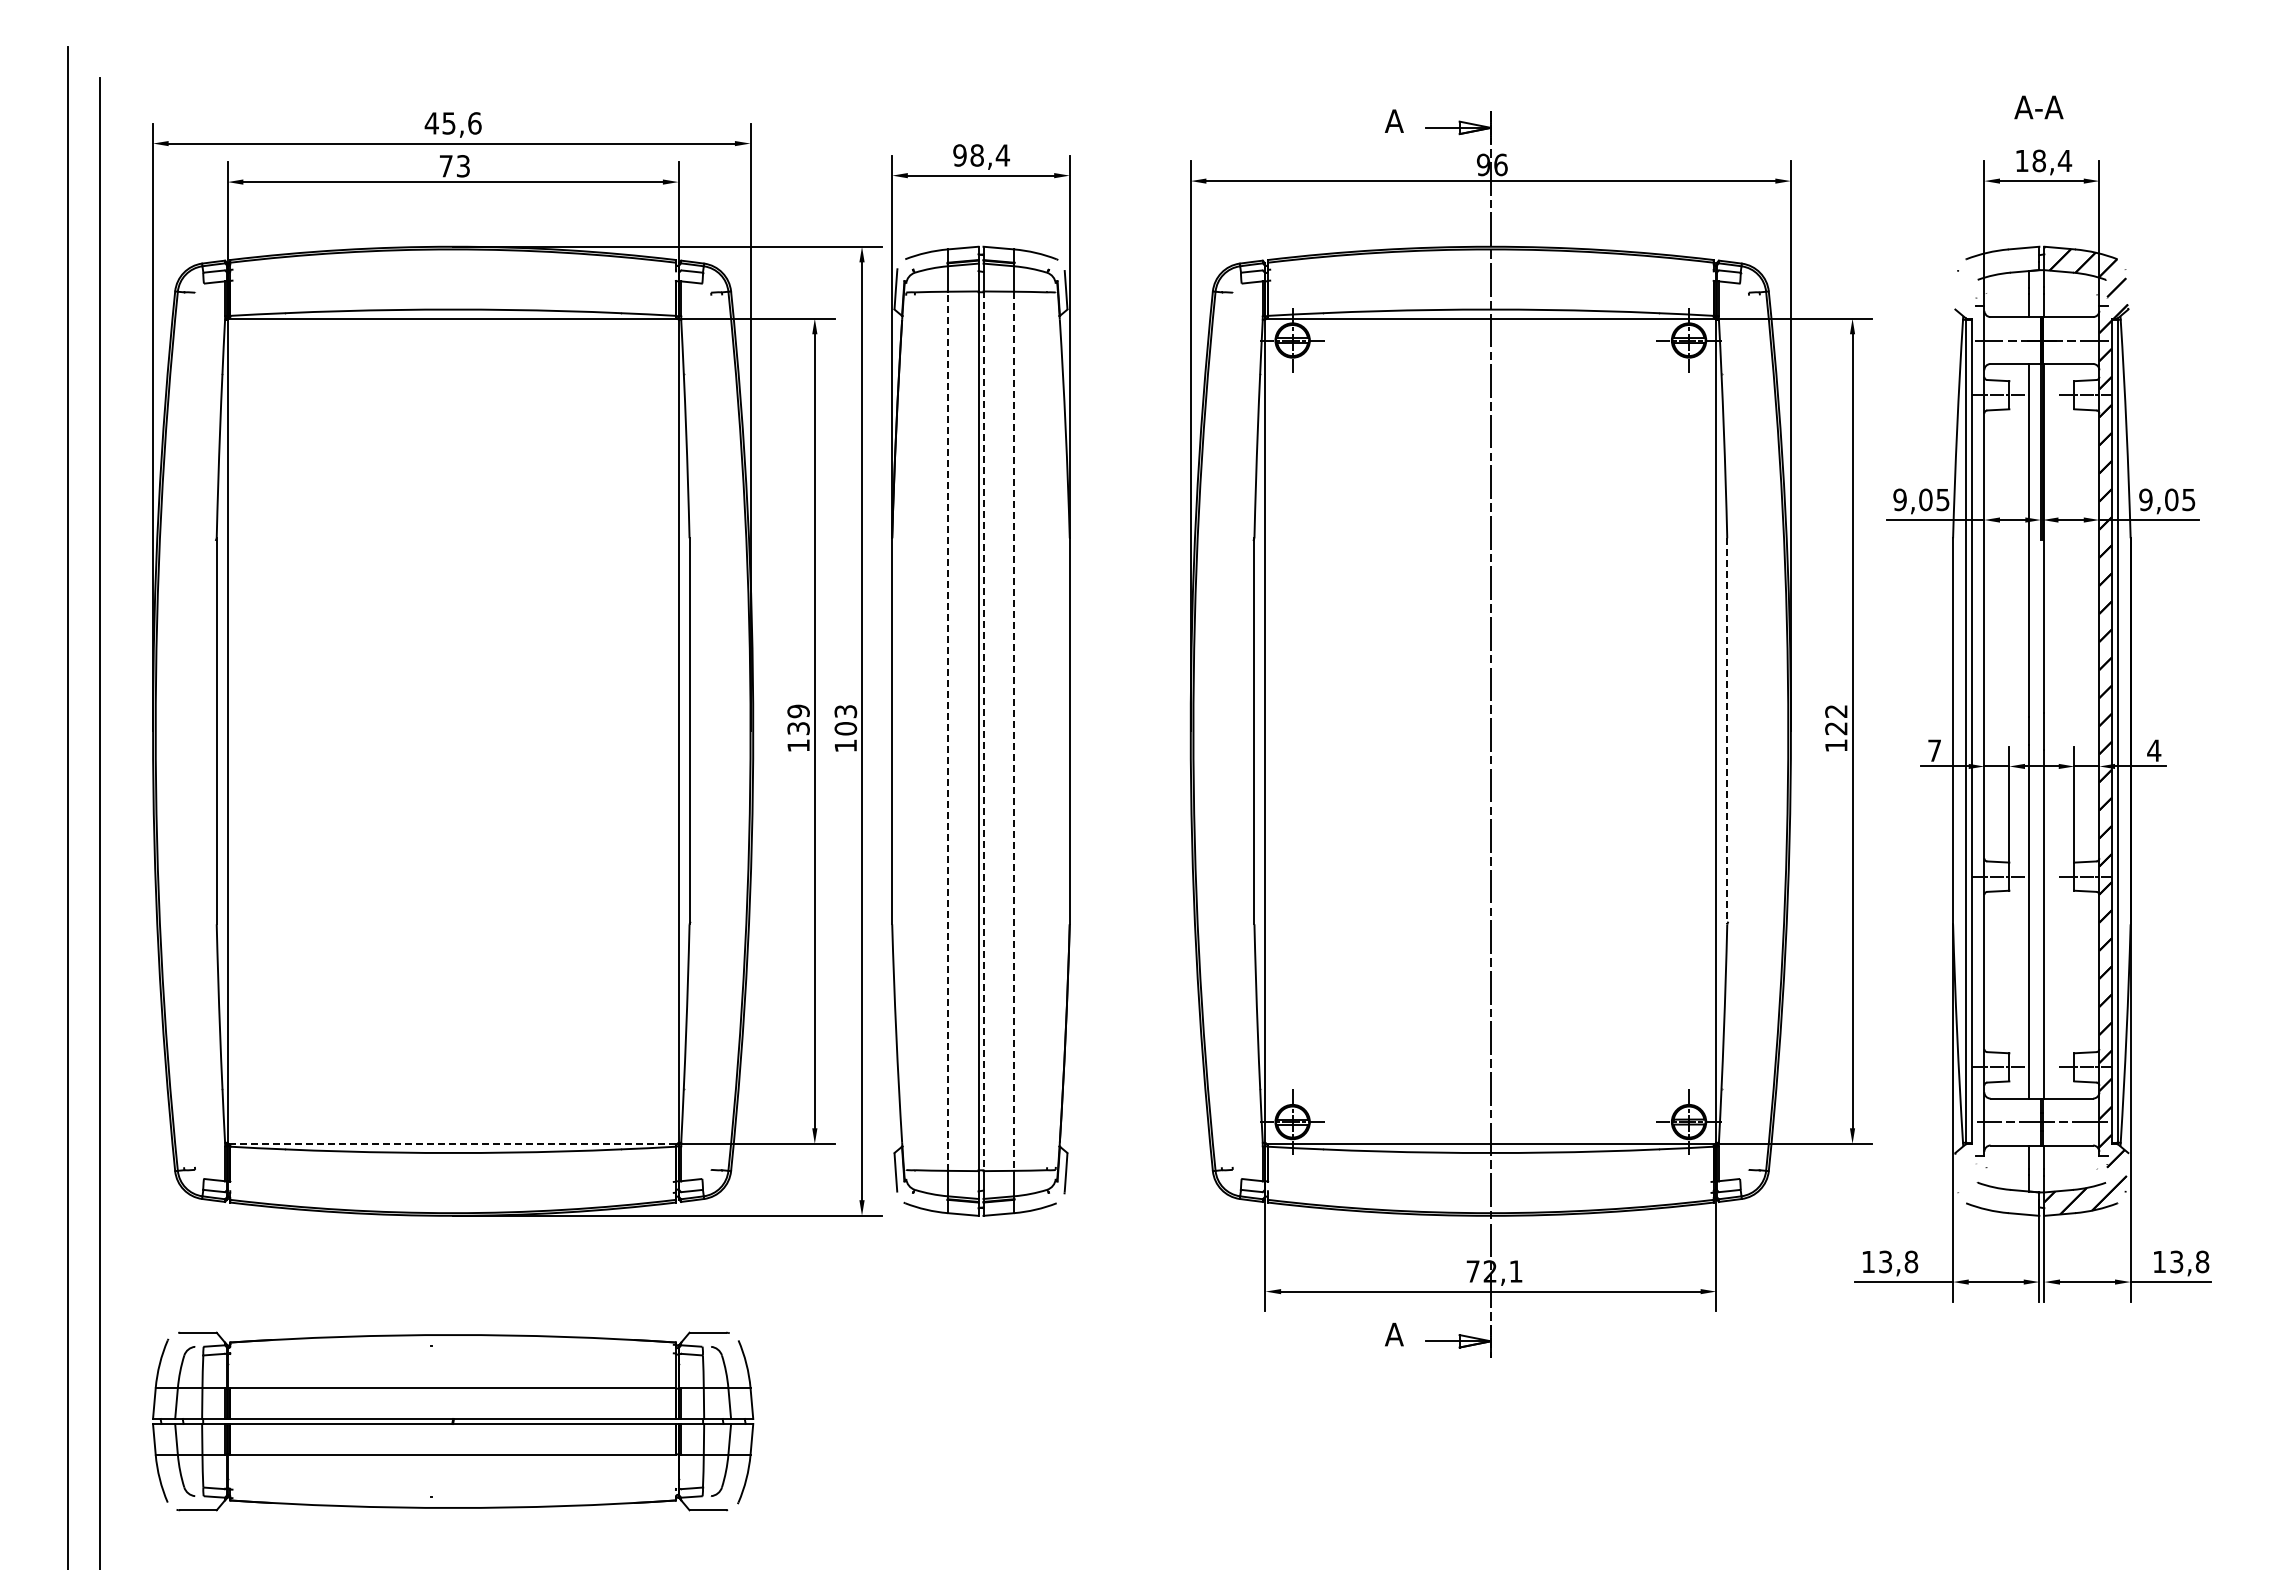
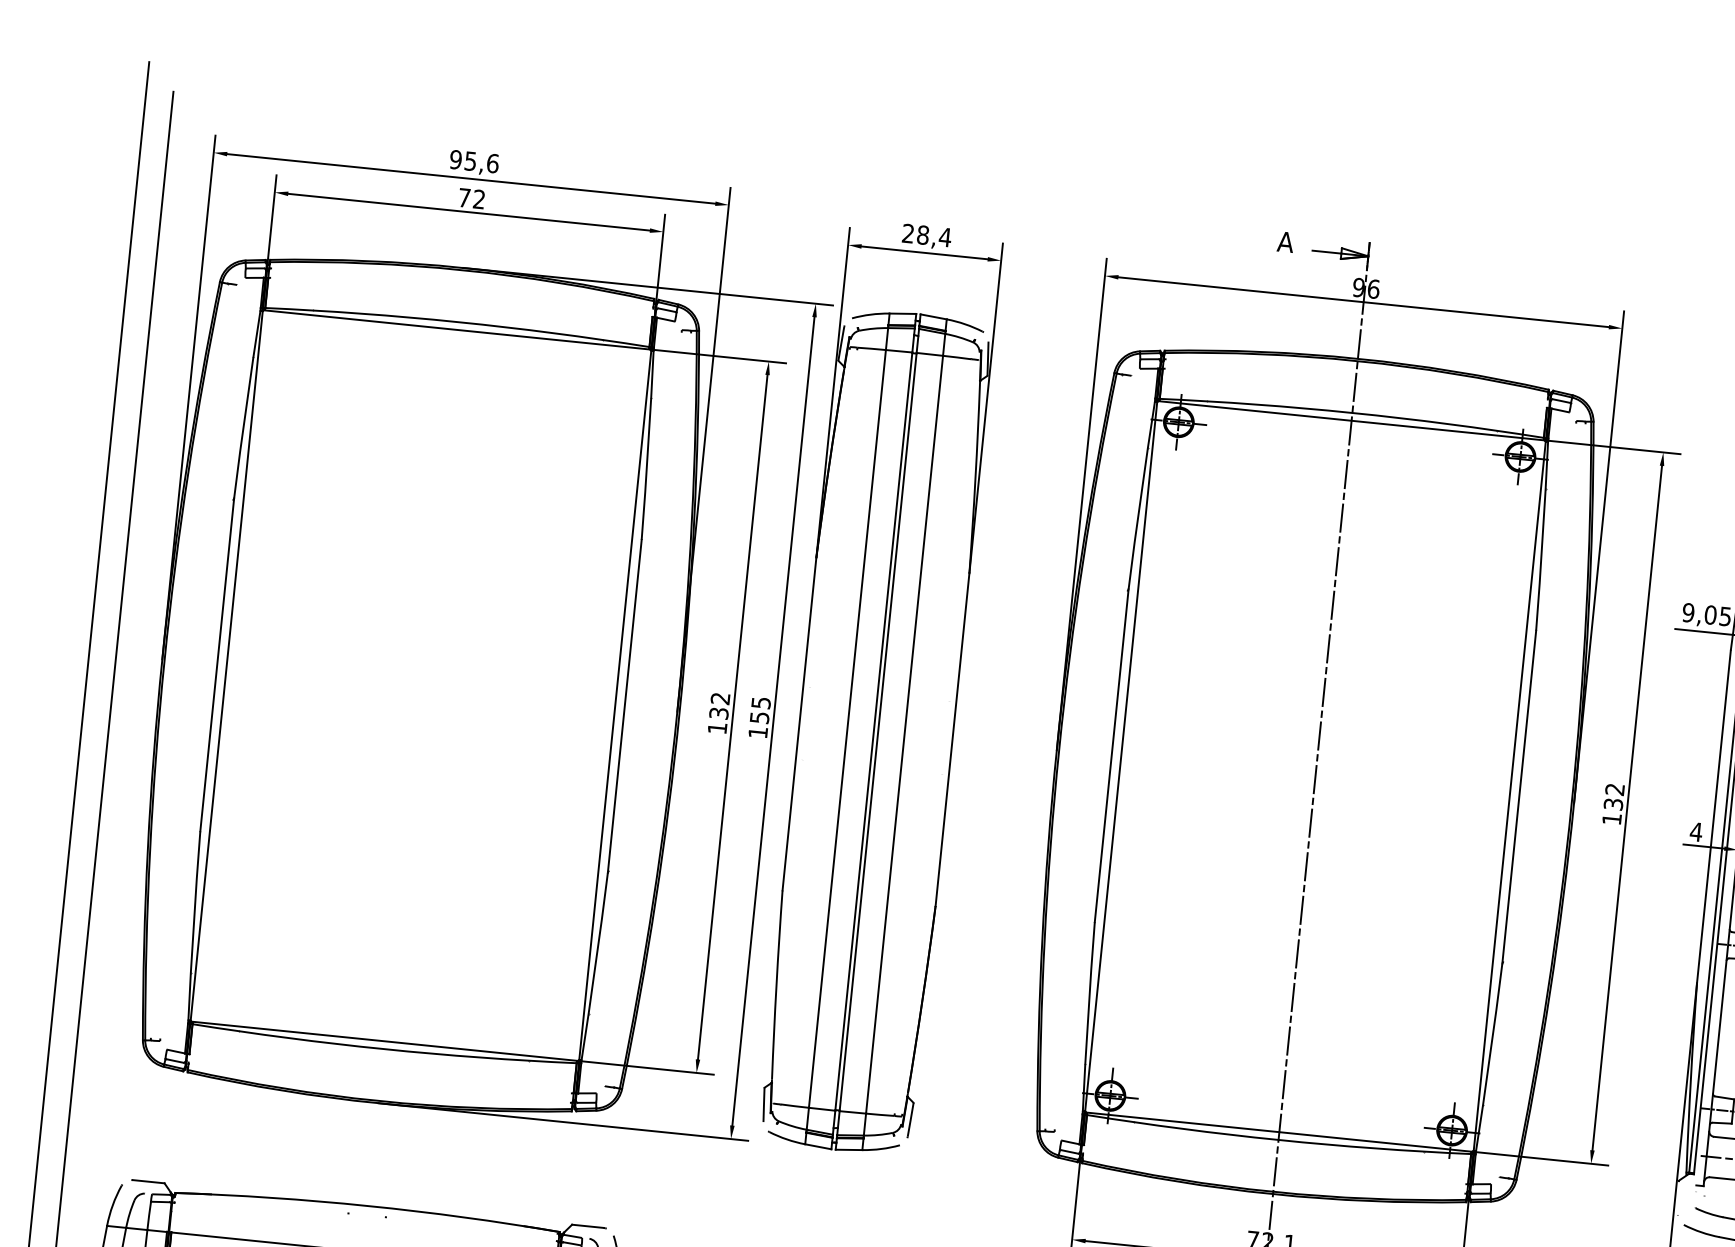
text: (431, 123) -> (455, 159), 45,6 -> 95,6
text: (959, 155) -> (907, 233), 98,4 -> 28,4
text: (462, 166) -> (478, 199), 73 -> 72
text: (798, 711) -> (720, 698), 139 -> 132
text: (845, 720) -> (760, 710), 103 -> 155
text: (1836, 728) -> (1613, 804), 122 -> 132
line: (947, 731) -> (847, 729), dashed -> solid
line: (983, 731) -> (878, 732), dashed -> solid
line: (1014, 731) -> (904, 734), dashed -> solid
line: (1727, 731) -> (1519, 797), dashed -> solid
text: (1934, 750) -> (1696, 831), 7 -> 4
line: (453, 1143) -> (385, 1040), dashed -> solid

